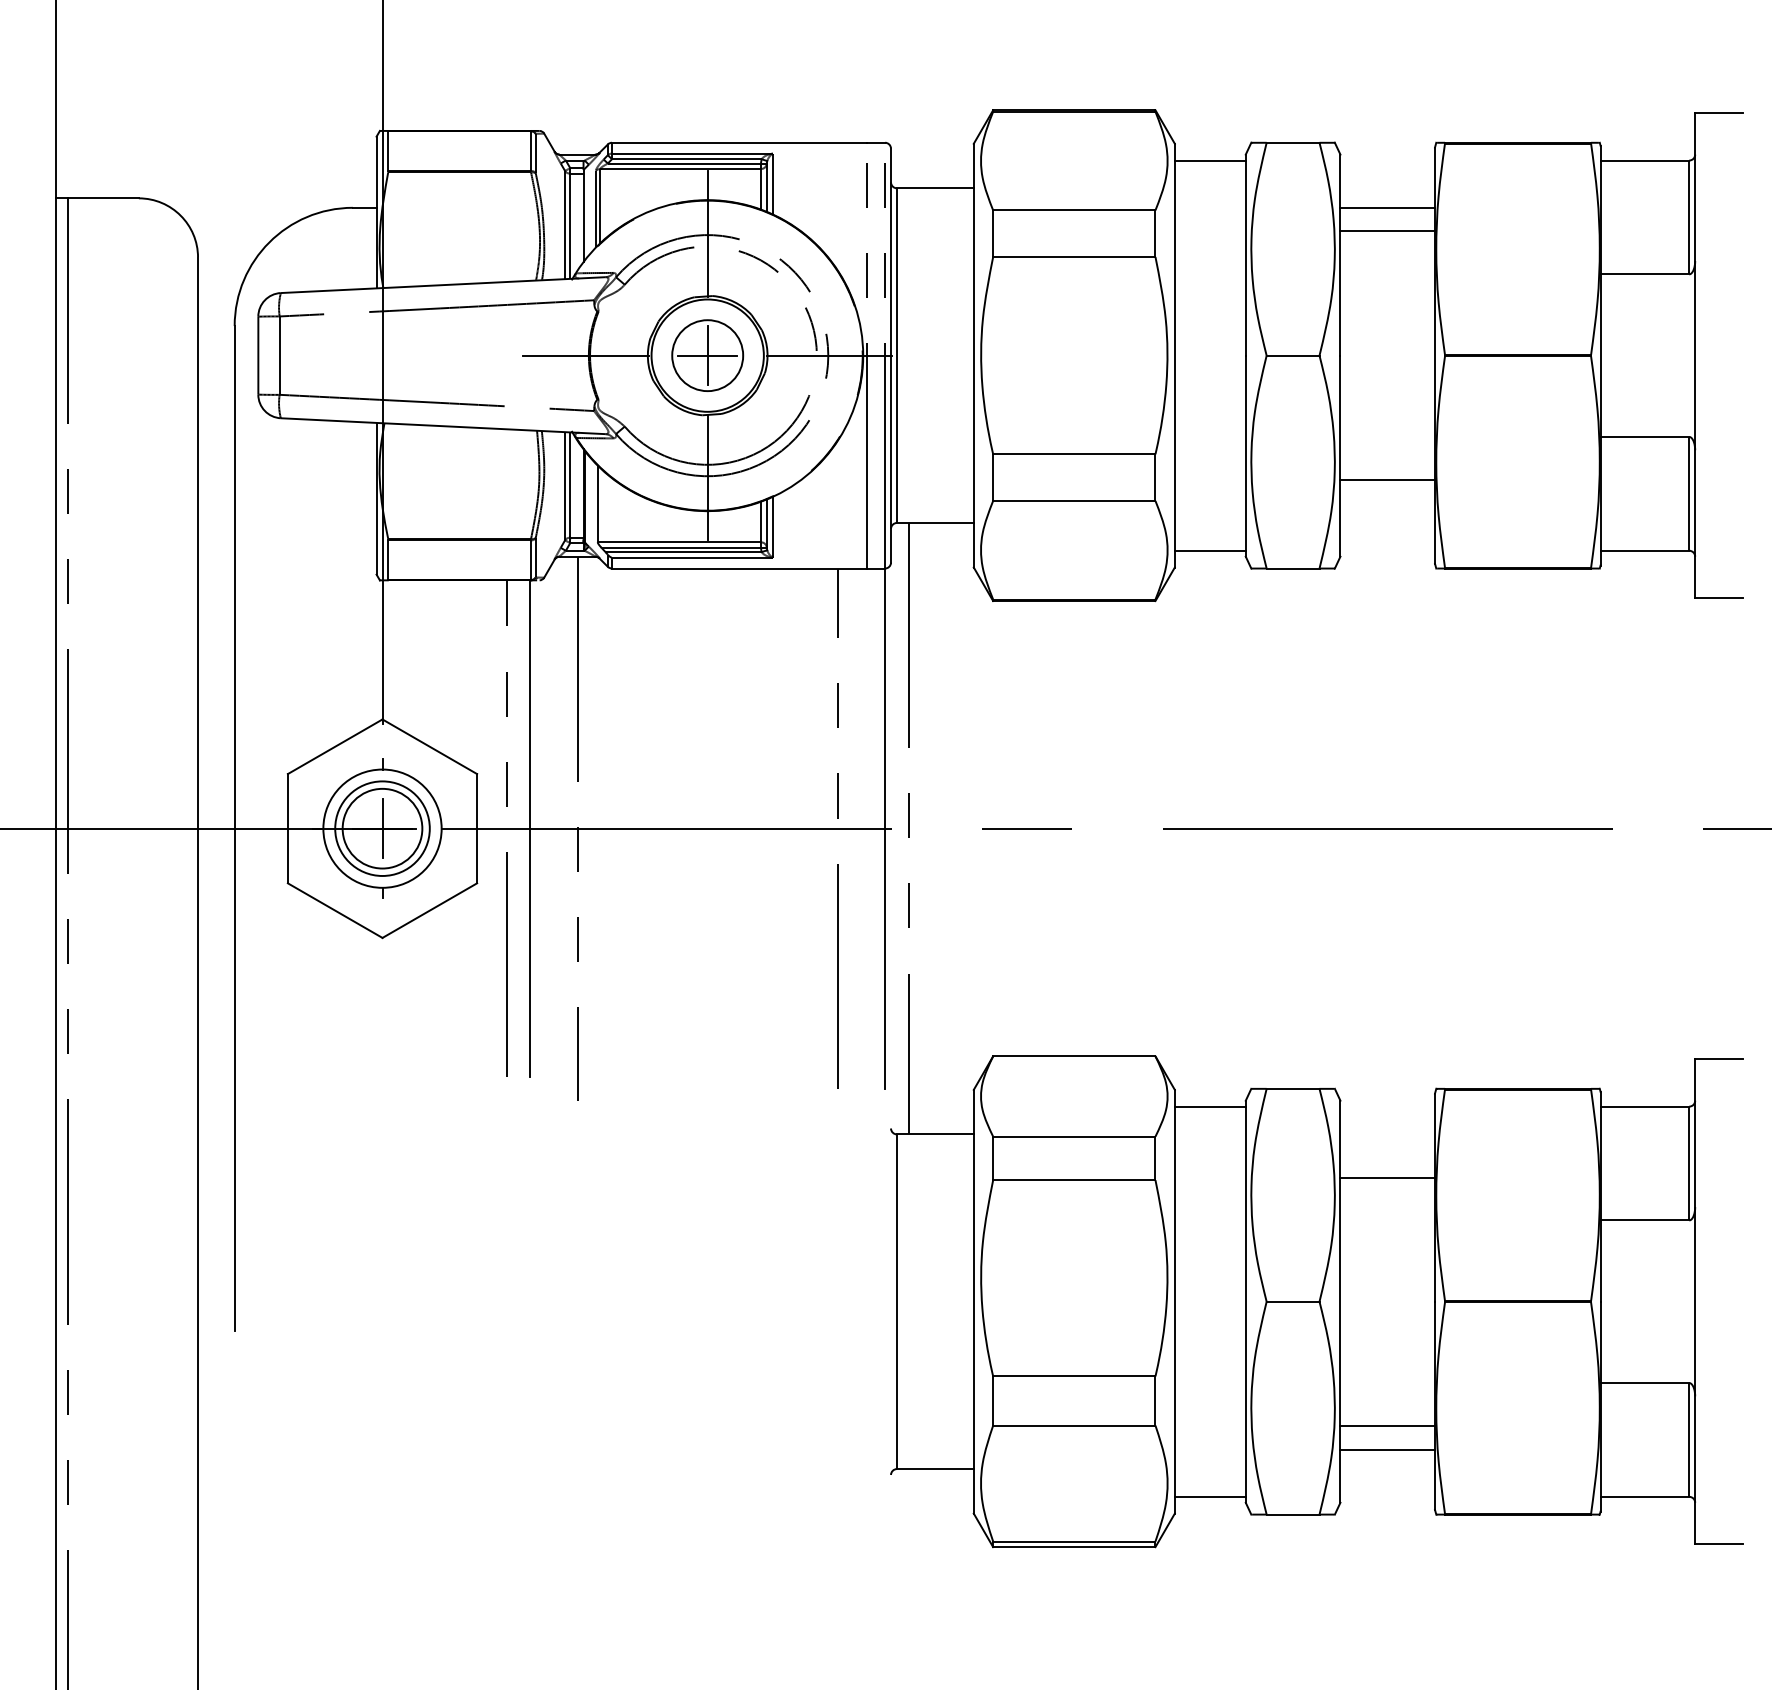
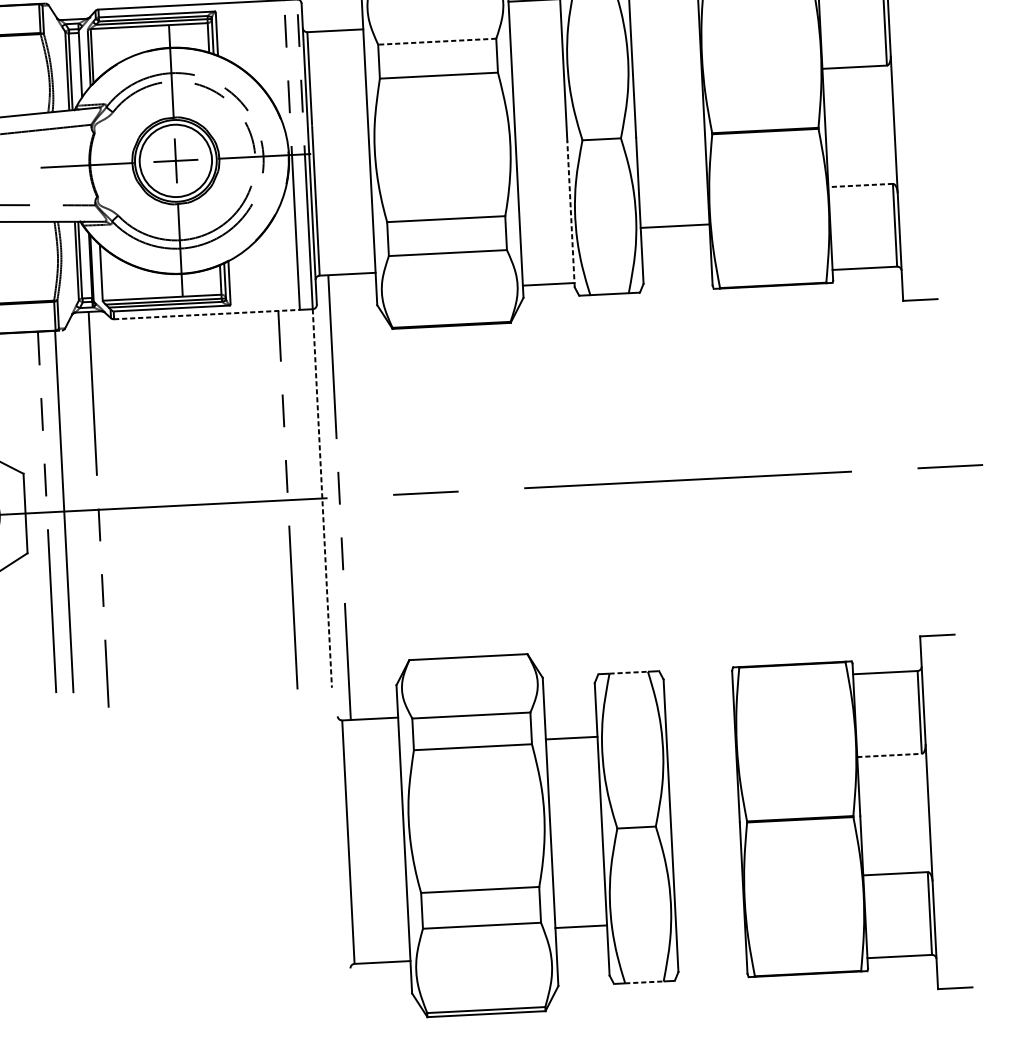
line: (1387, 207) -> (664, 28), removed
line: (1073, 210) -> (436, 41), solid -> dashed
line: (1387, 231) -> (665, 45), removed
circle: (707, 355) -> (175, 160), size x1.4
line: (1644, 436) -> (860, 185), solid -> dashed
line: (1245, 456) -> (570, 214), solid -> dashed
line: (739, 568) -> (206, 314), solid -> dashed
line: (885, 829) -> (322, 499), solid -> dashed
line: (1293, 1088) -> (629, 672), solid -> dashed
line: (1209, 1106) -> (571, 738), moved
line: (1387, 1177) -> (700, 733), removed
line: (1645, 1220) -> (889, 755), solid -> dashed
line: (1387, 1425) -> (709, 914), removed
line: (1387, 1449) -> (710, 931), removed
line: (1209, 1496) -> (580, 926), moved
line: (1293, 1514) -> (644, 982), solid -> dashed

